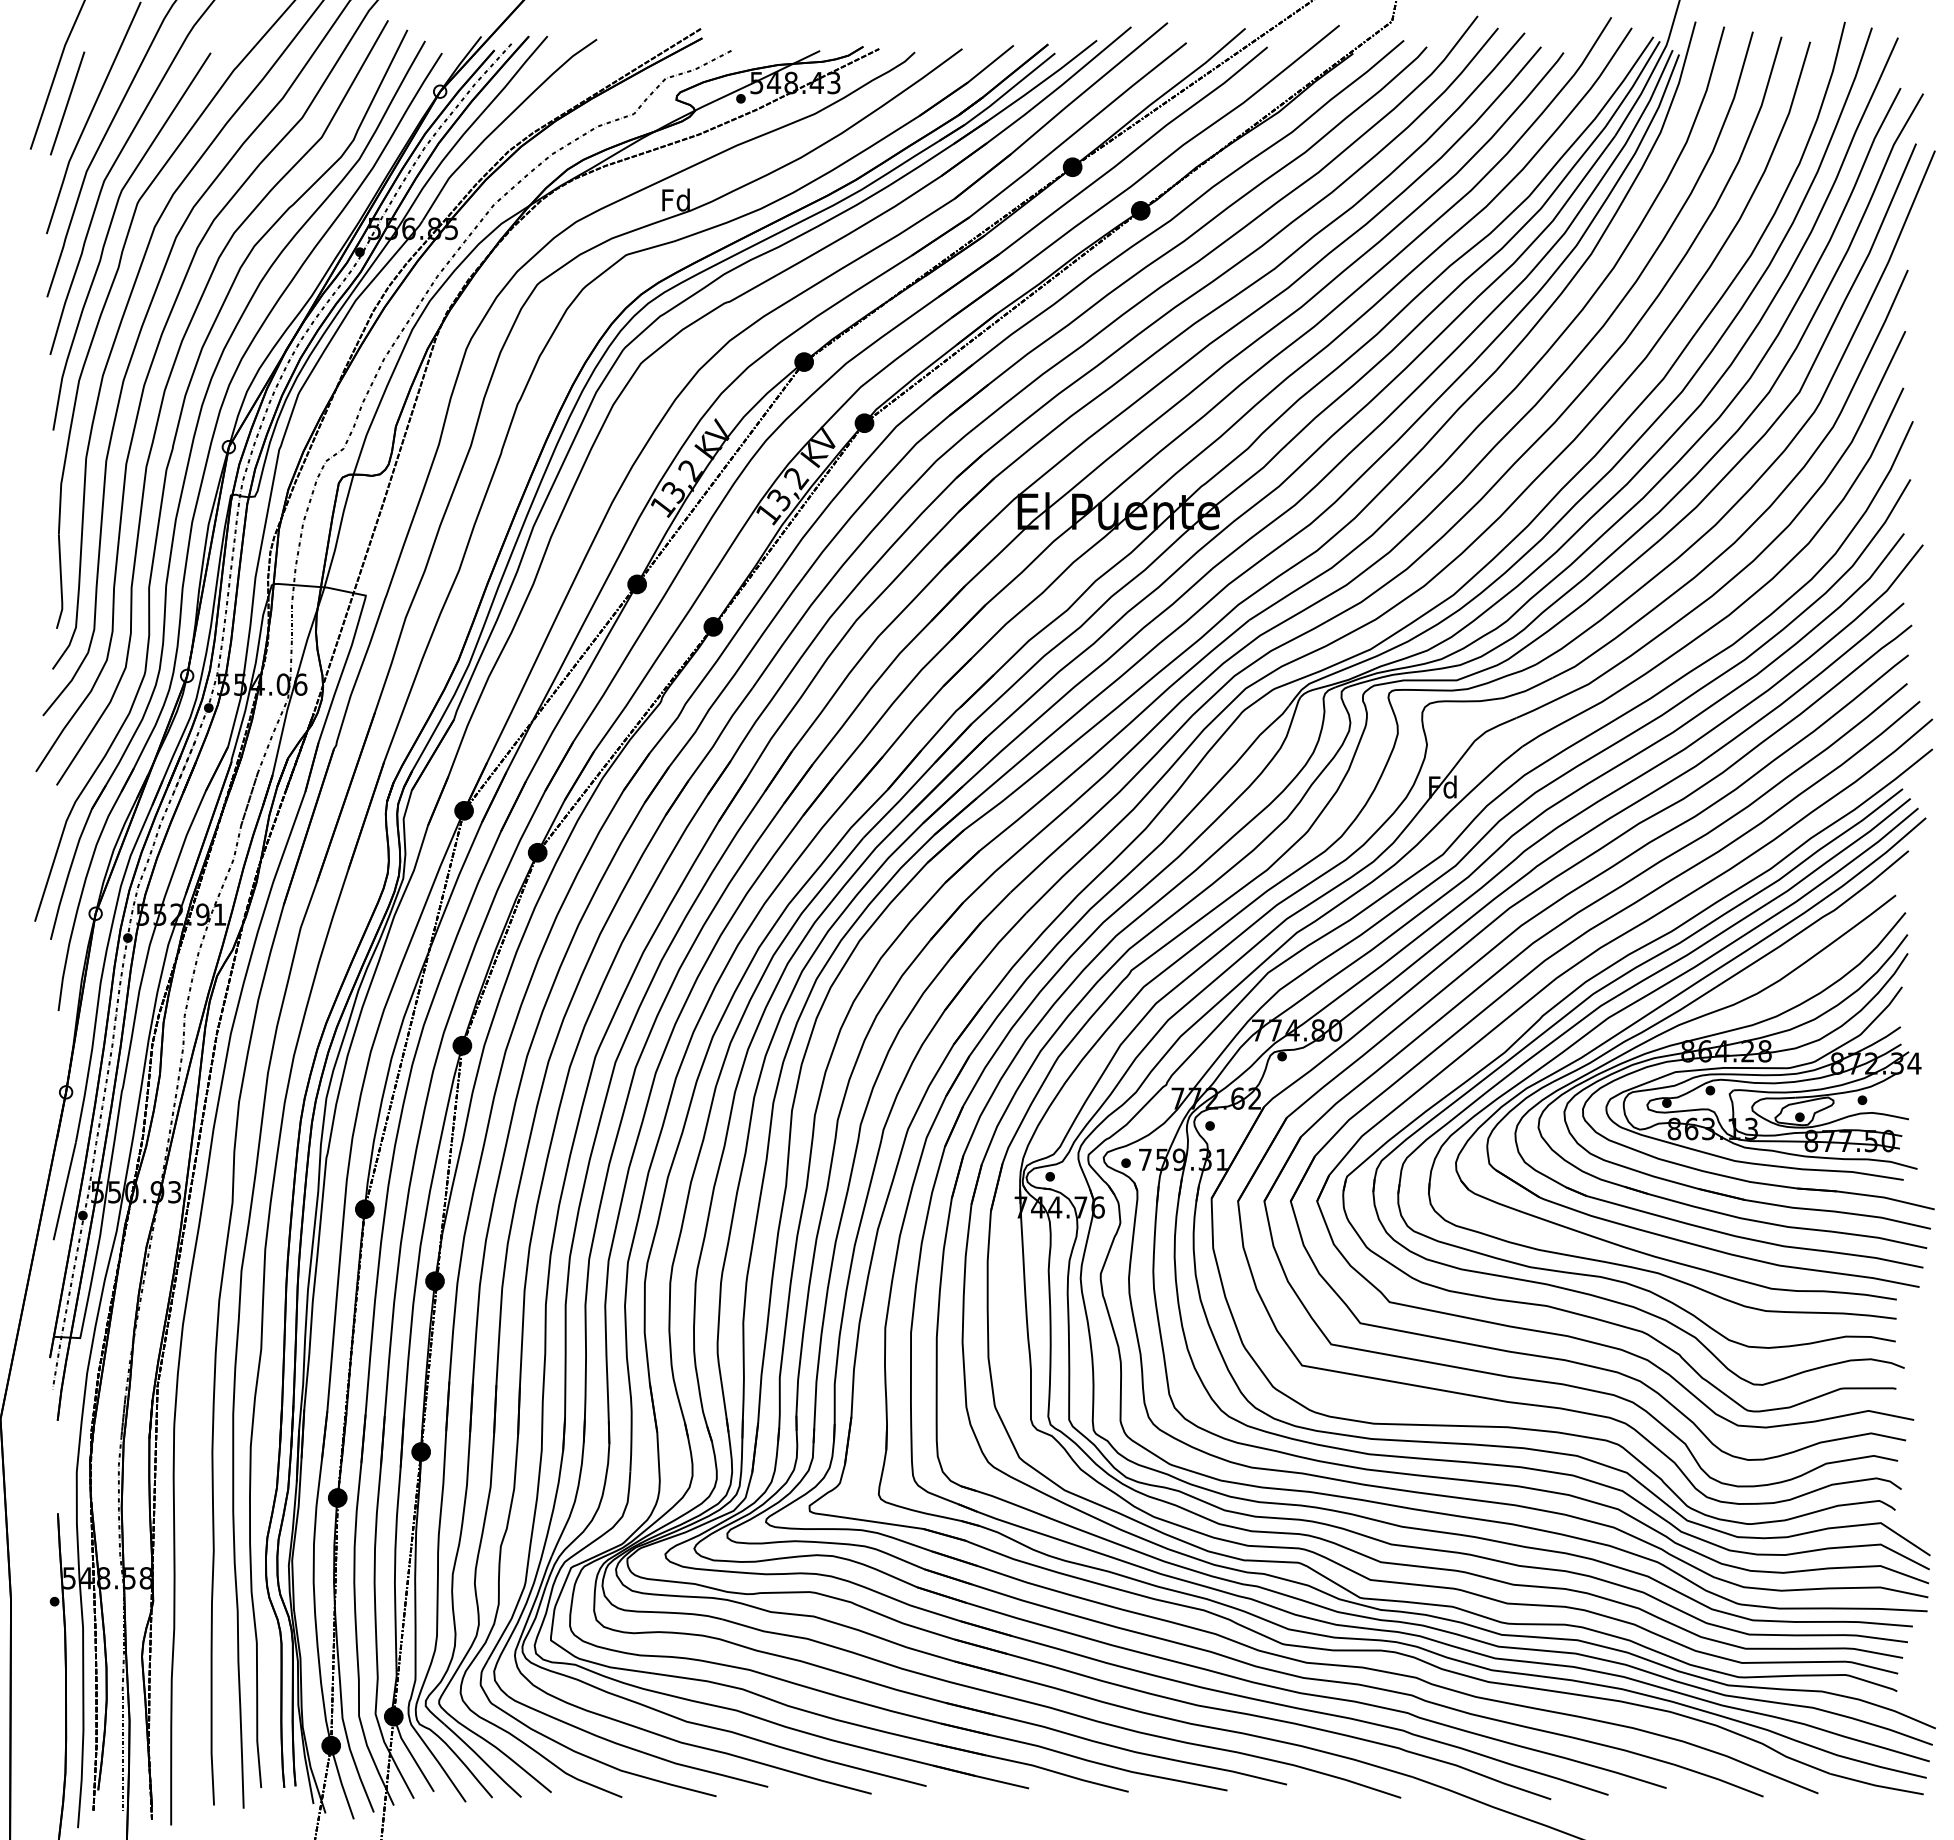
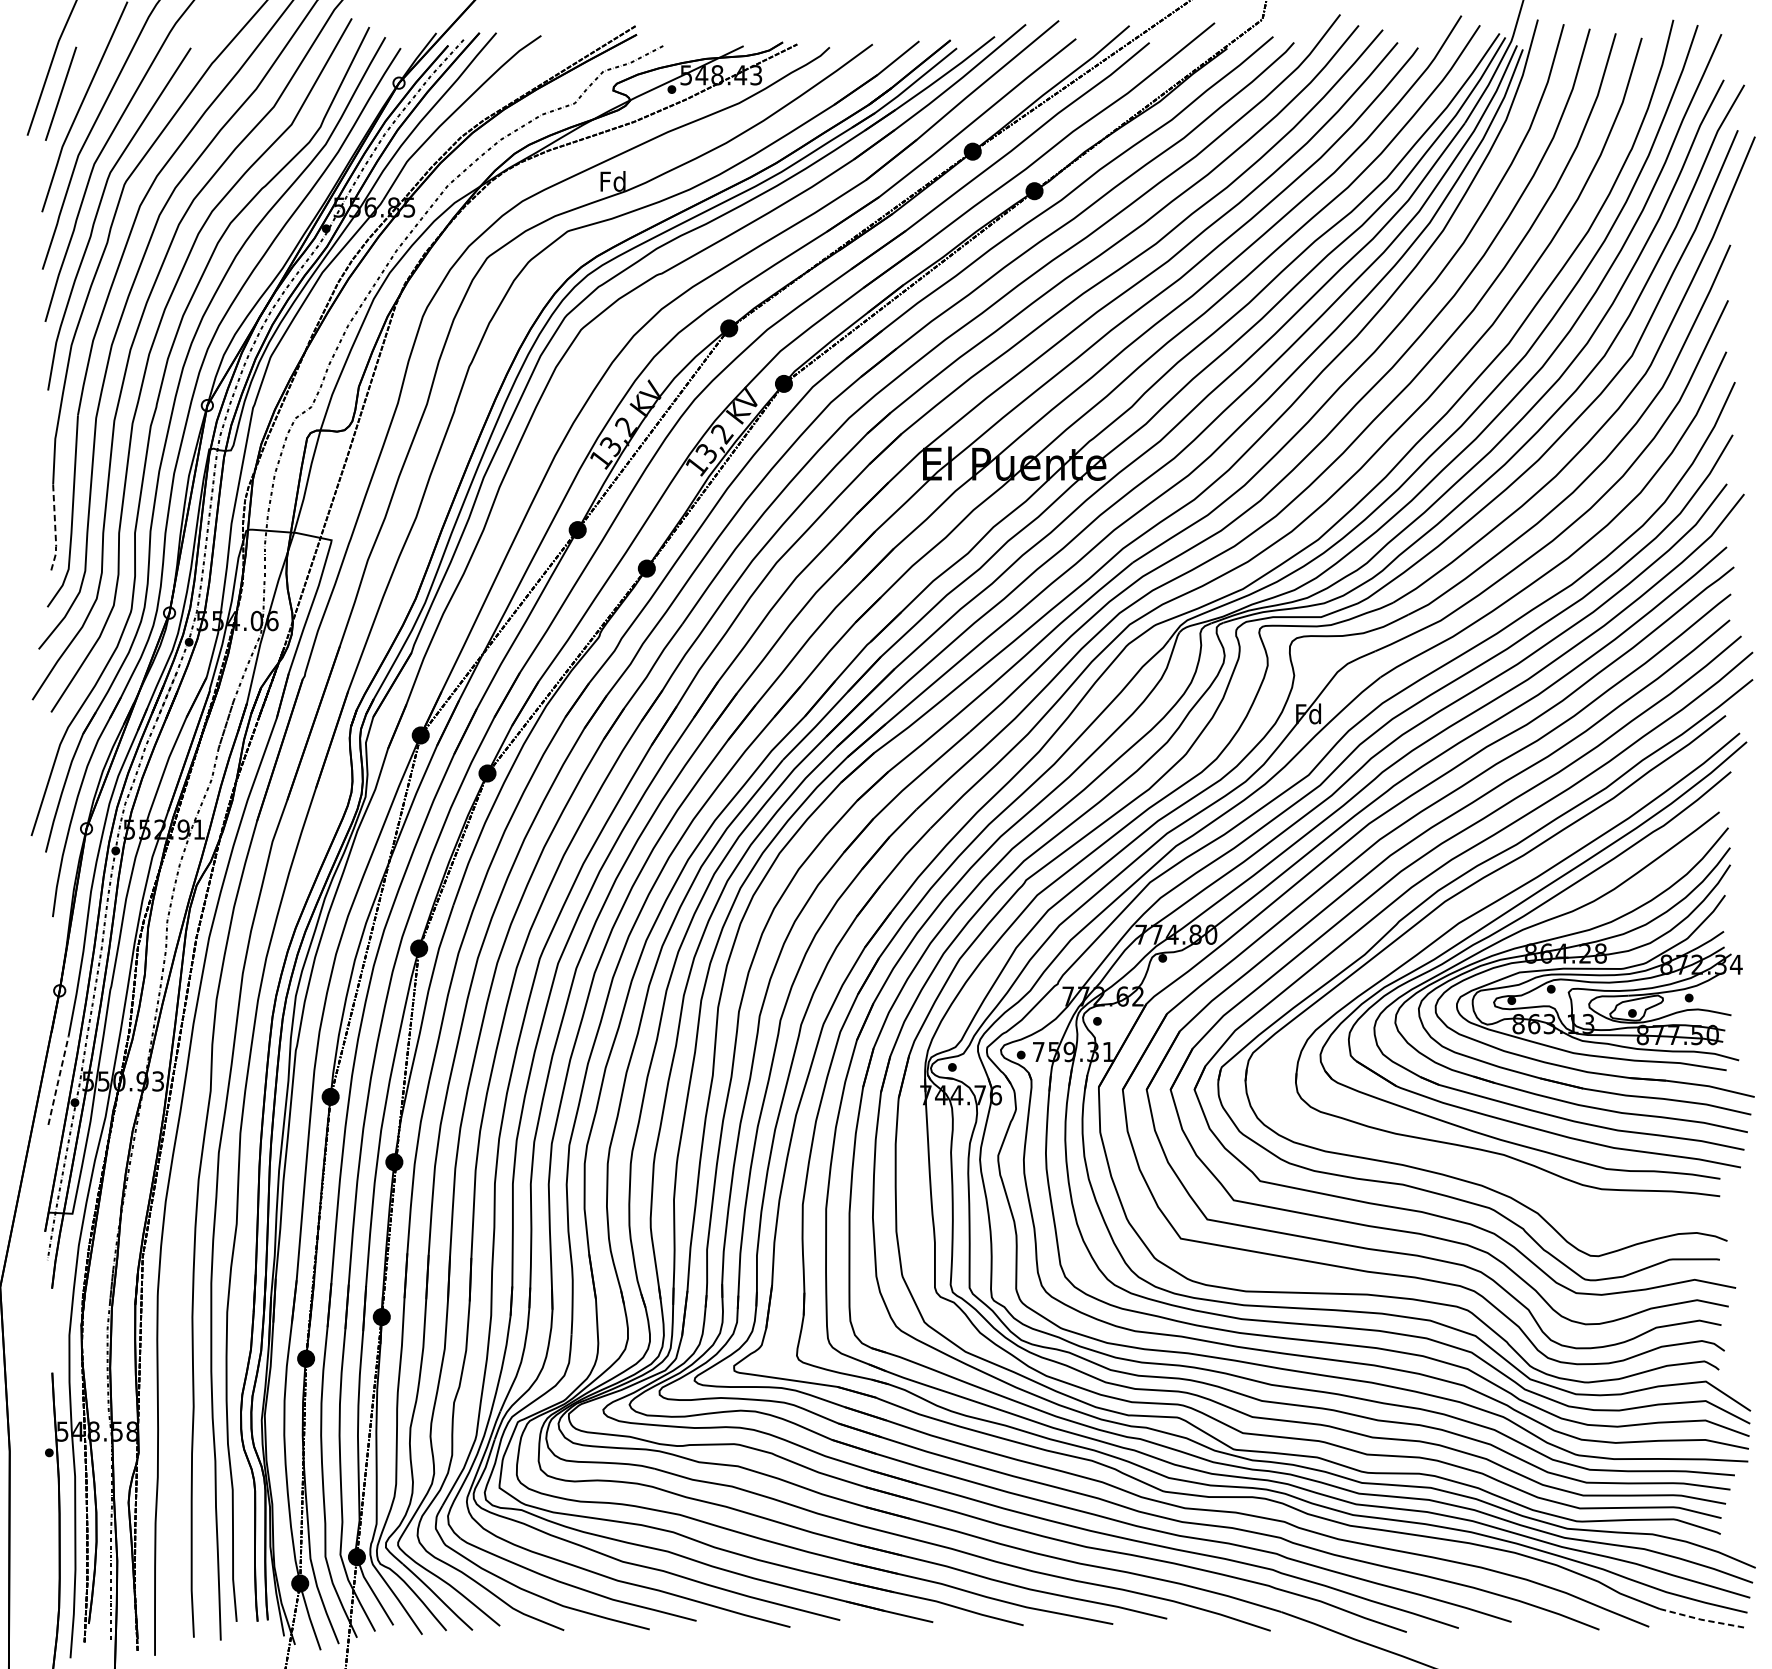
line: (61, 582) -> (55, 528), solid -> dashed
part: (1612, 1000) -> (1462, 907), removed
line: (64, 1191) -> (58, 1080), solid -> dashed
line: (1876, 1785) -> (1701, 1619), solid -> dashed

